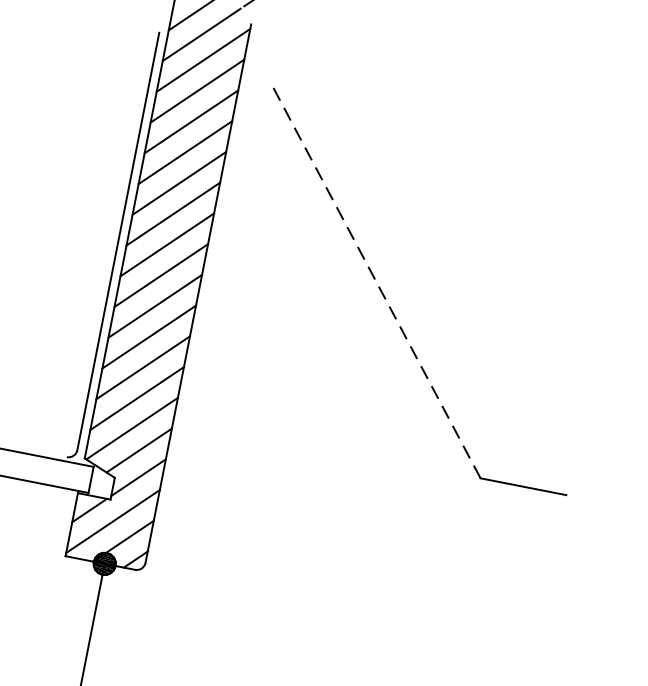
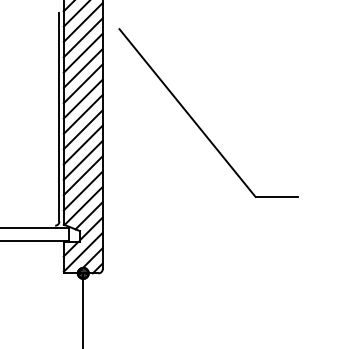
line: (376, 284) -> (187, 113), dashed -> solid

